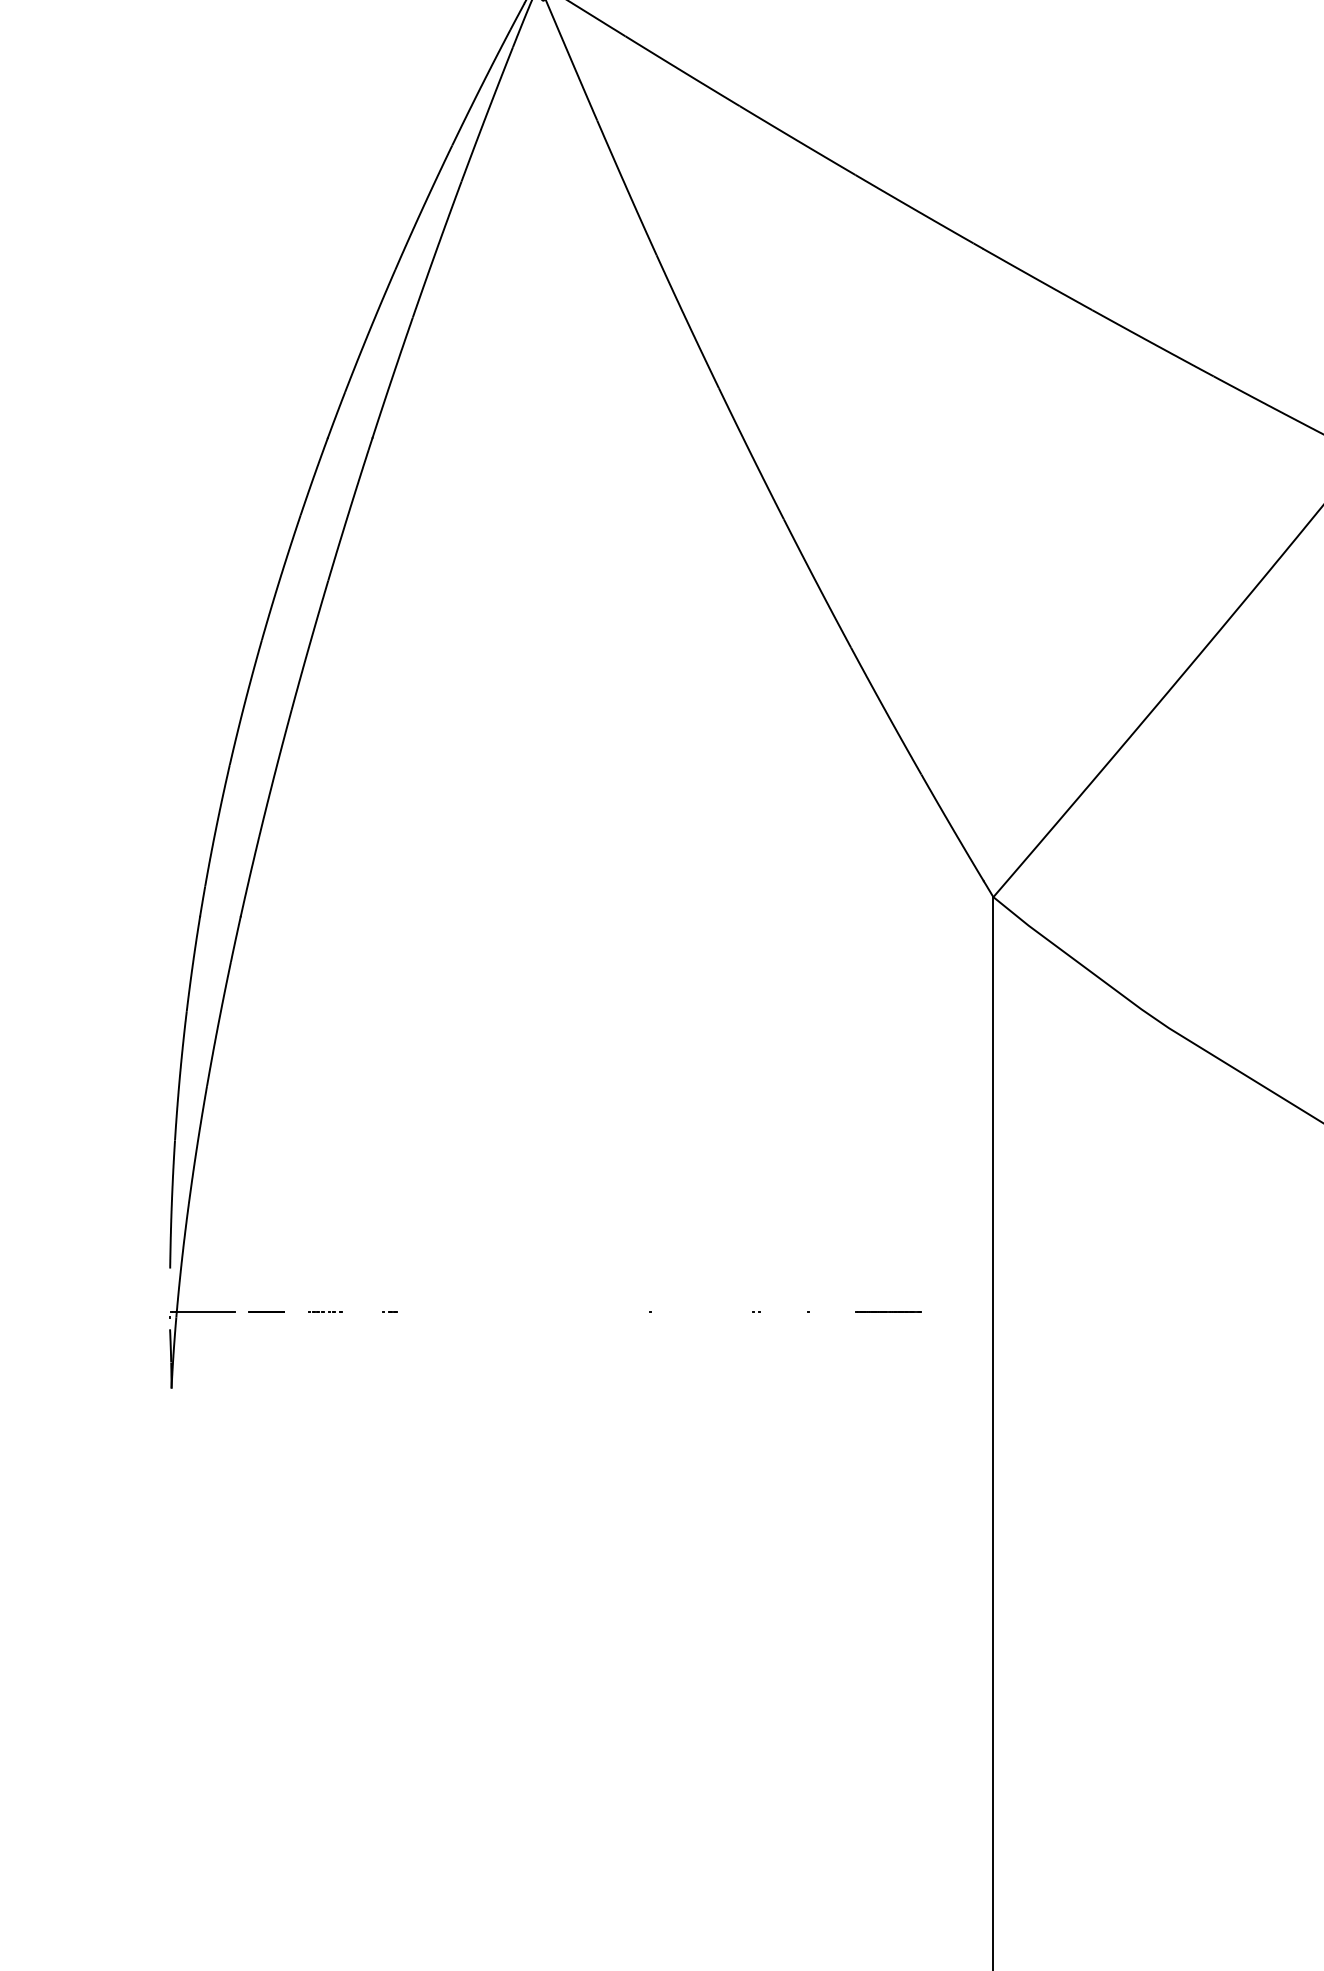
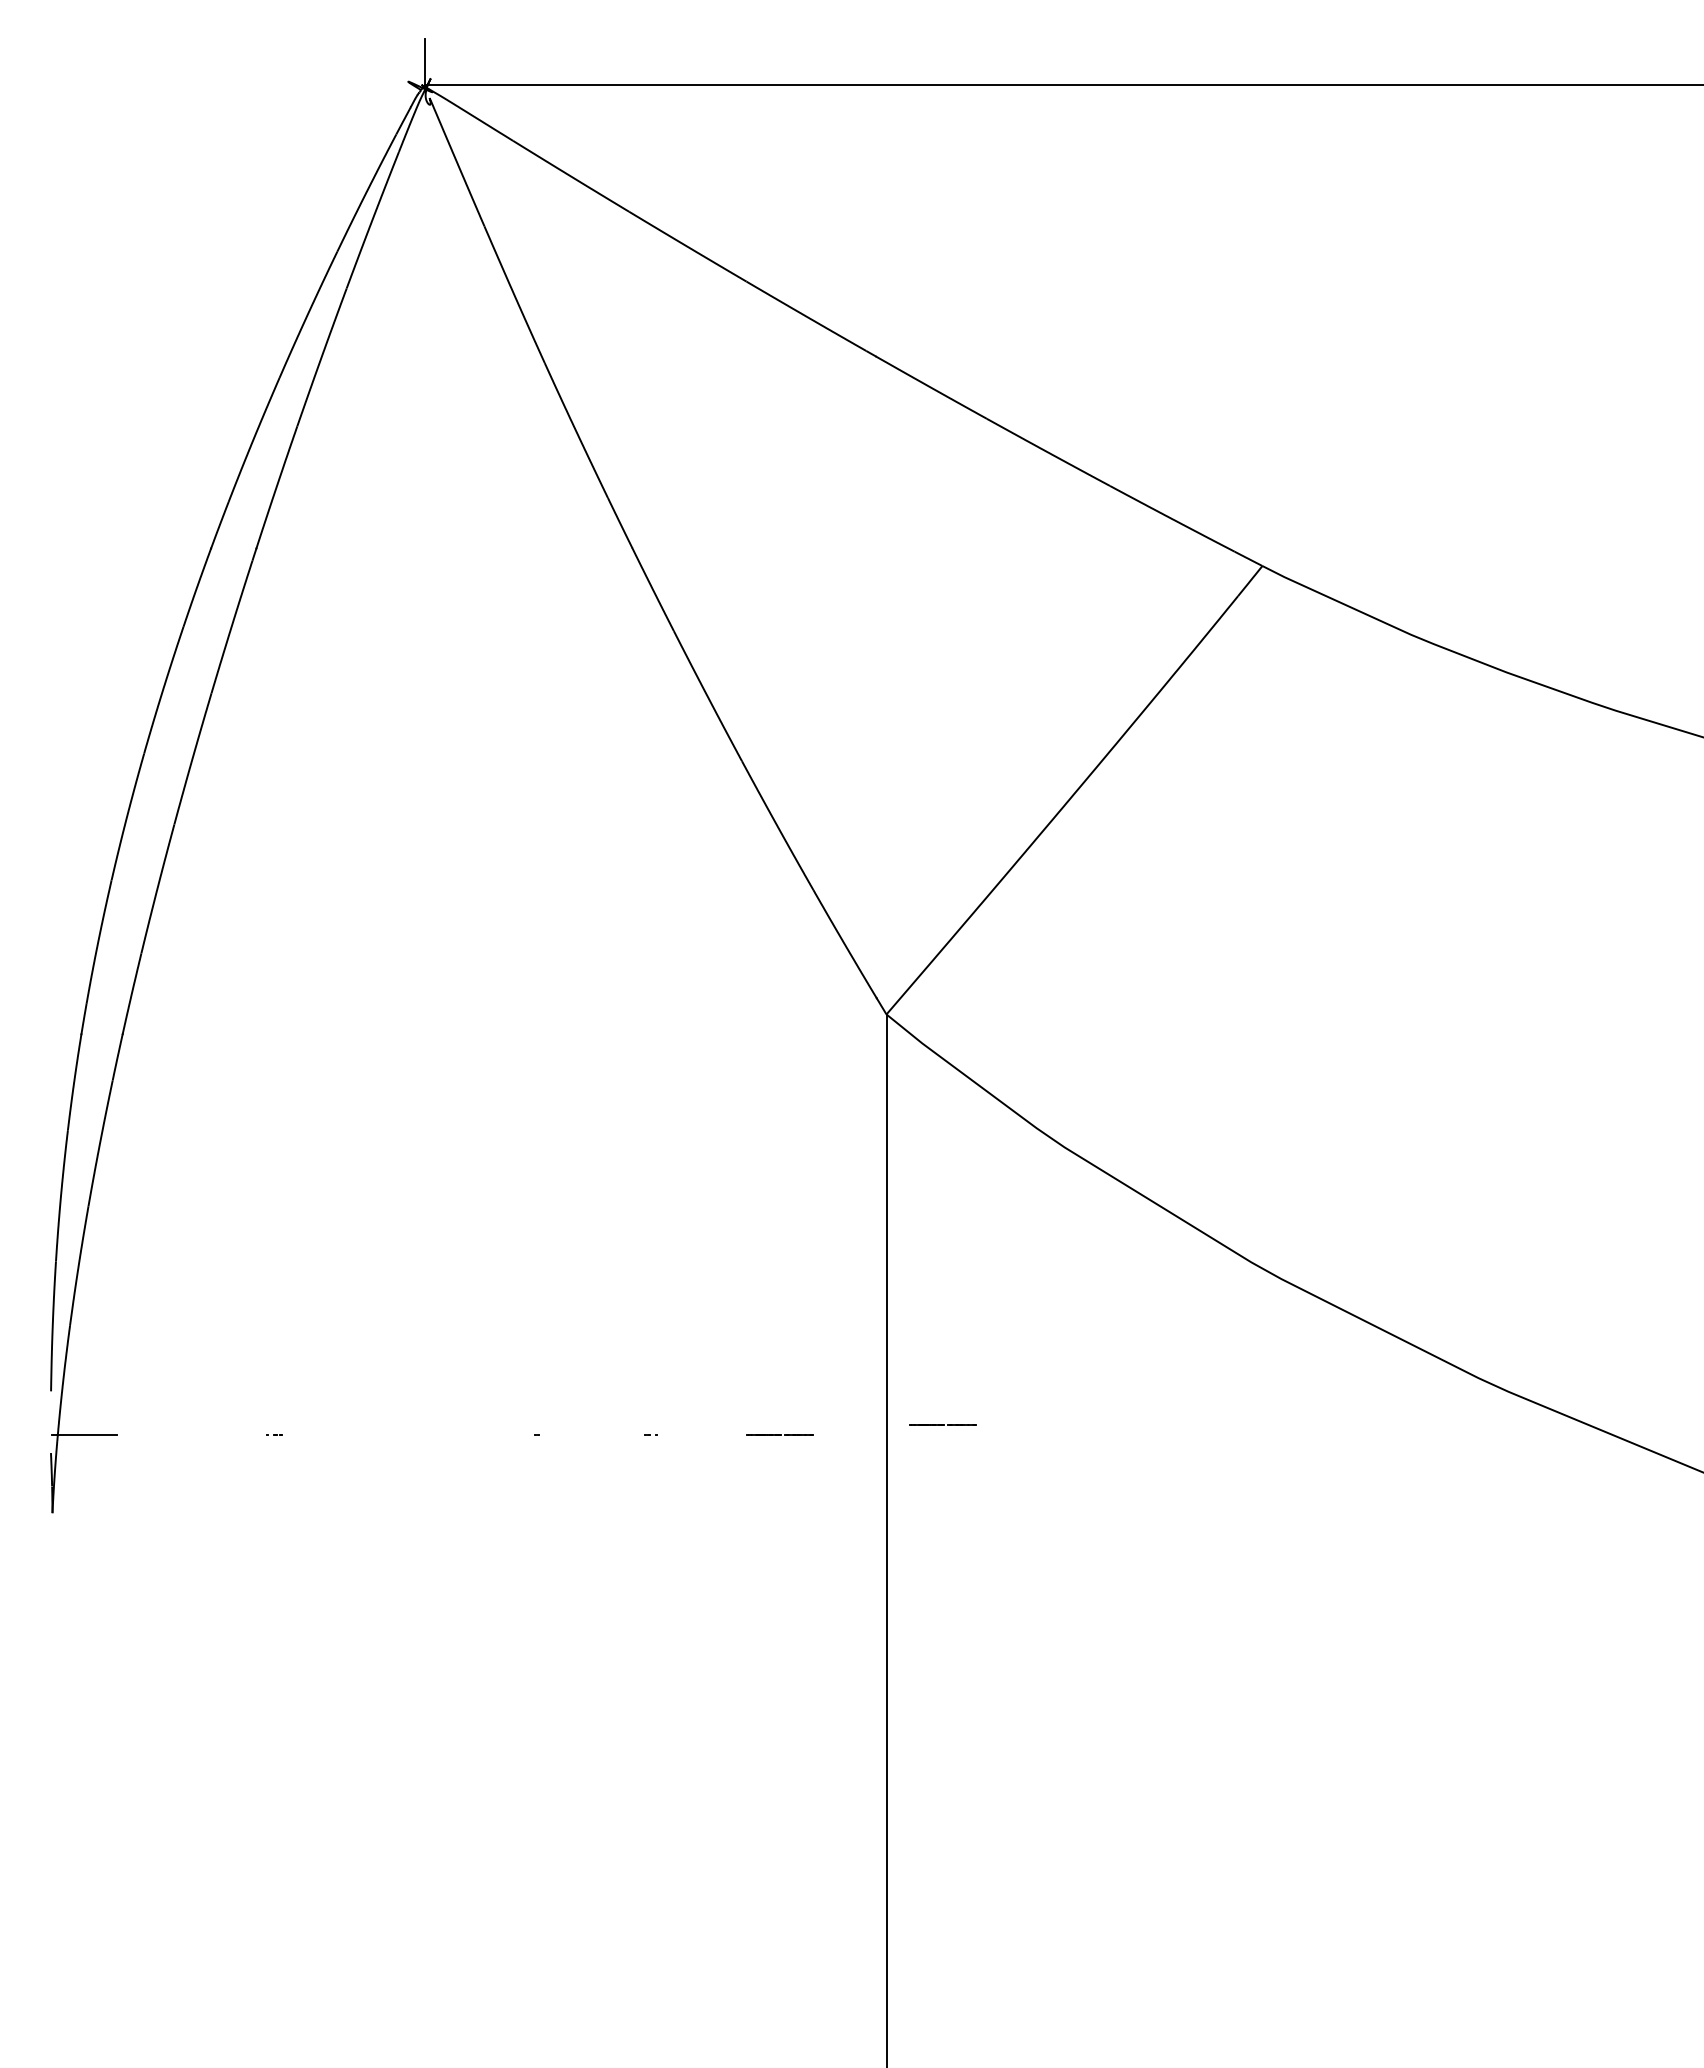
line: (1048, 1301) -> (942, 1424), added
line: (266, 1311) -> (148, 1434), removed
line: (328, 1311) -> (211, 1434), removed

